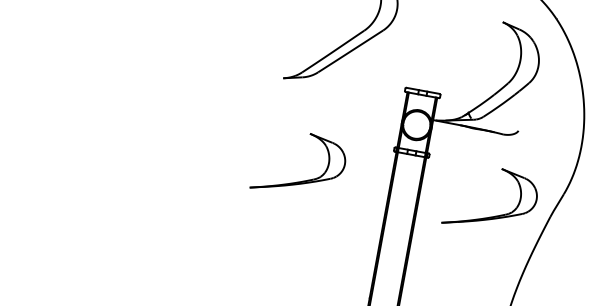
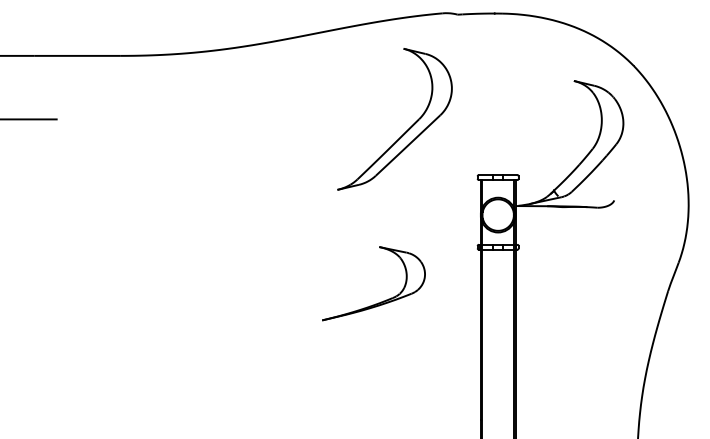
part: (492, 216) -> (602, 302), removed

